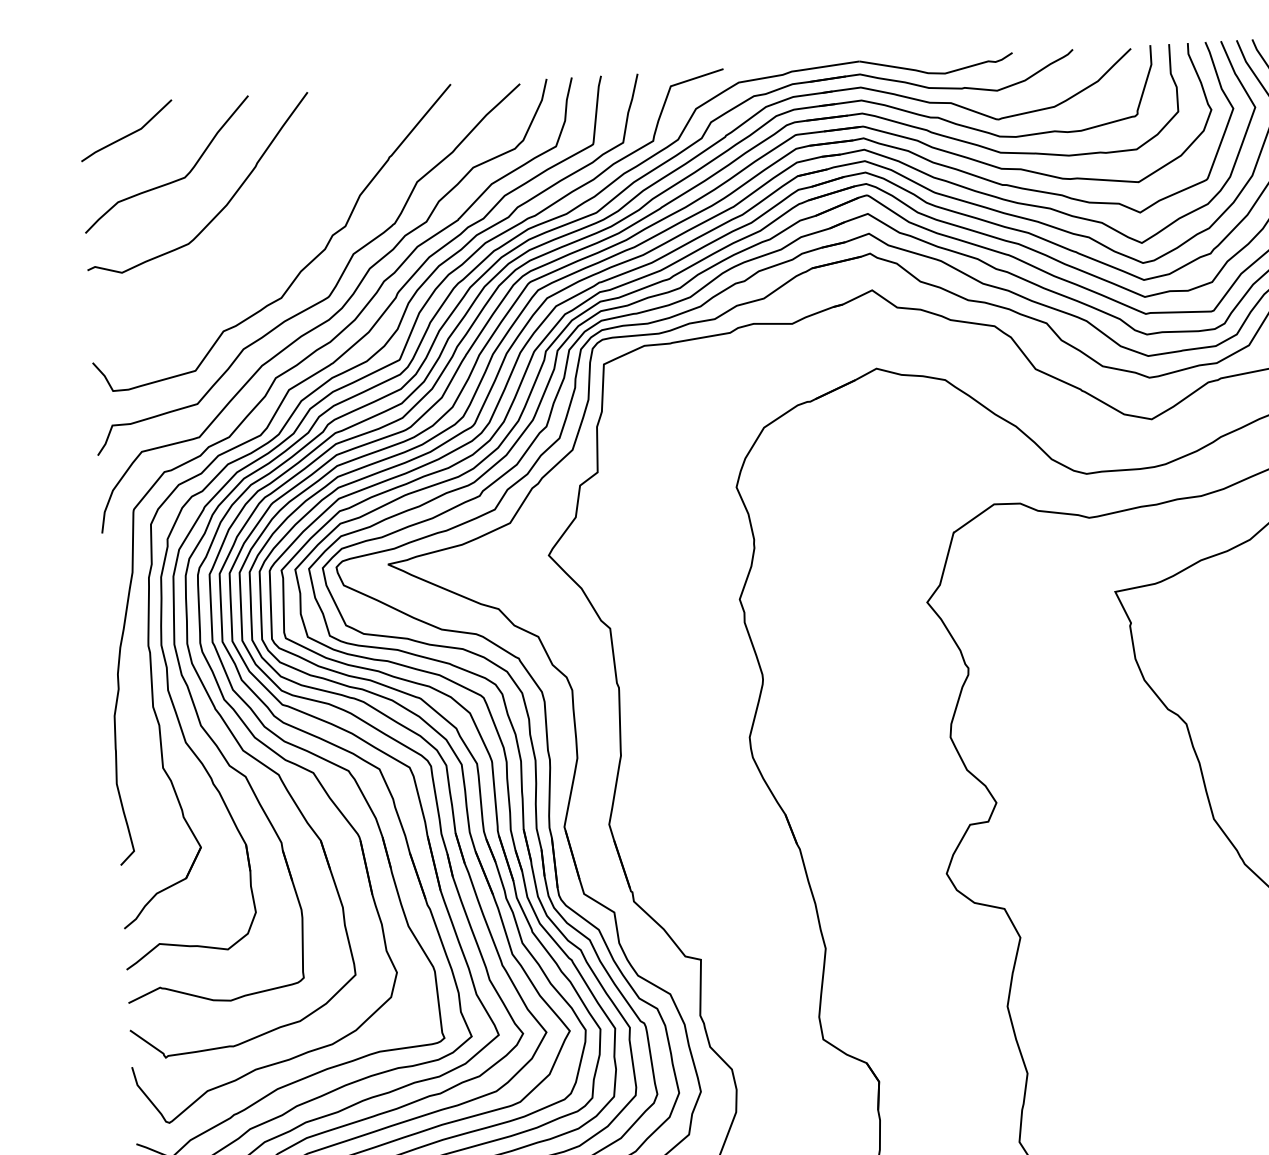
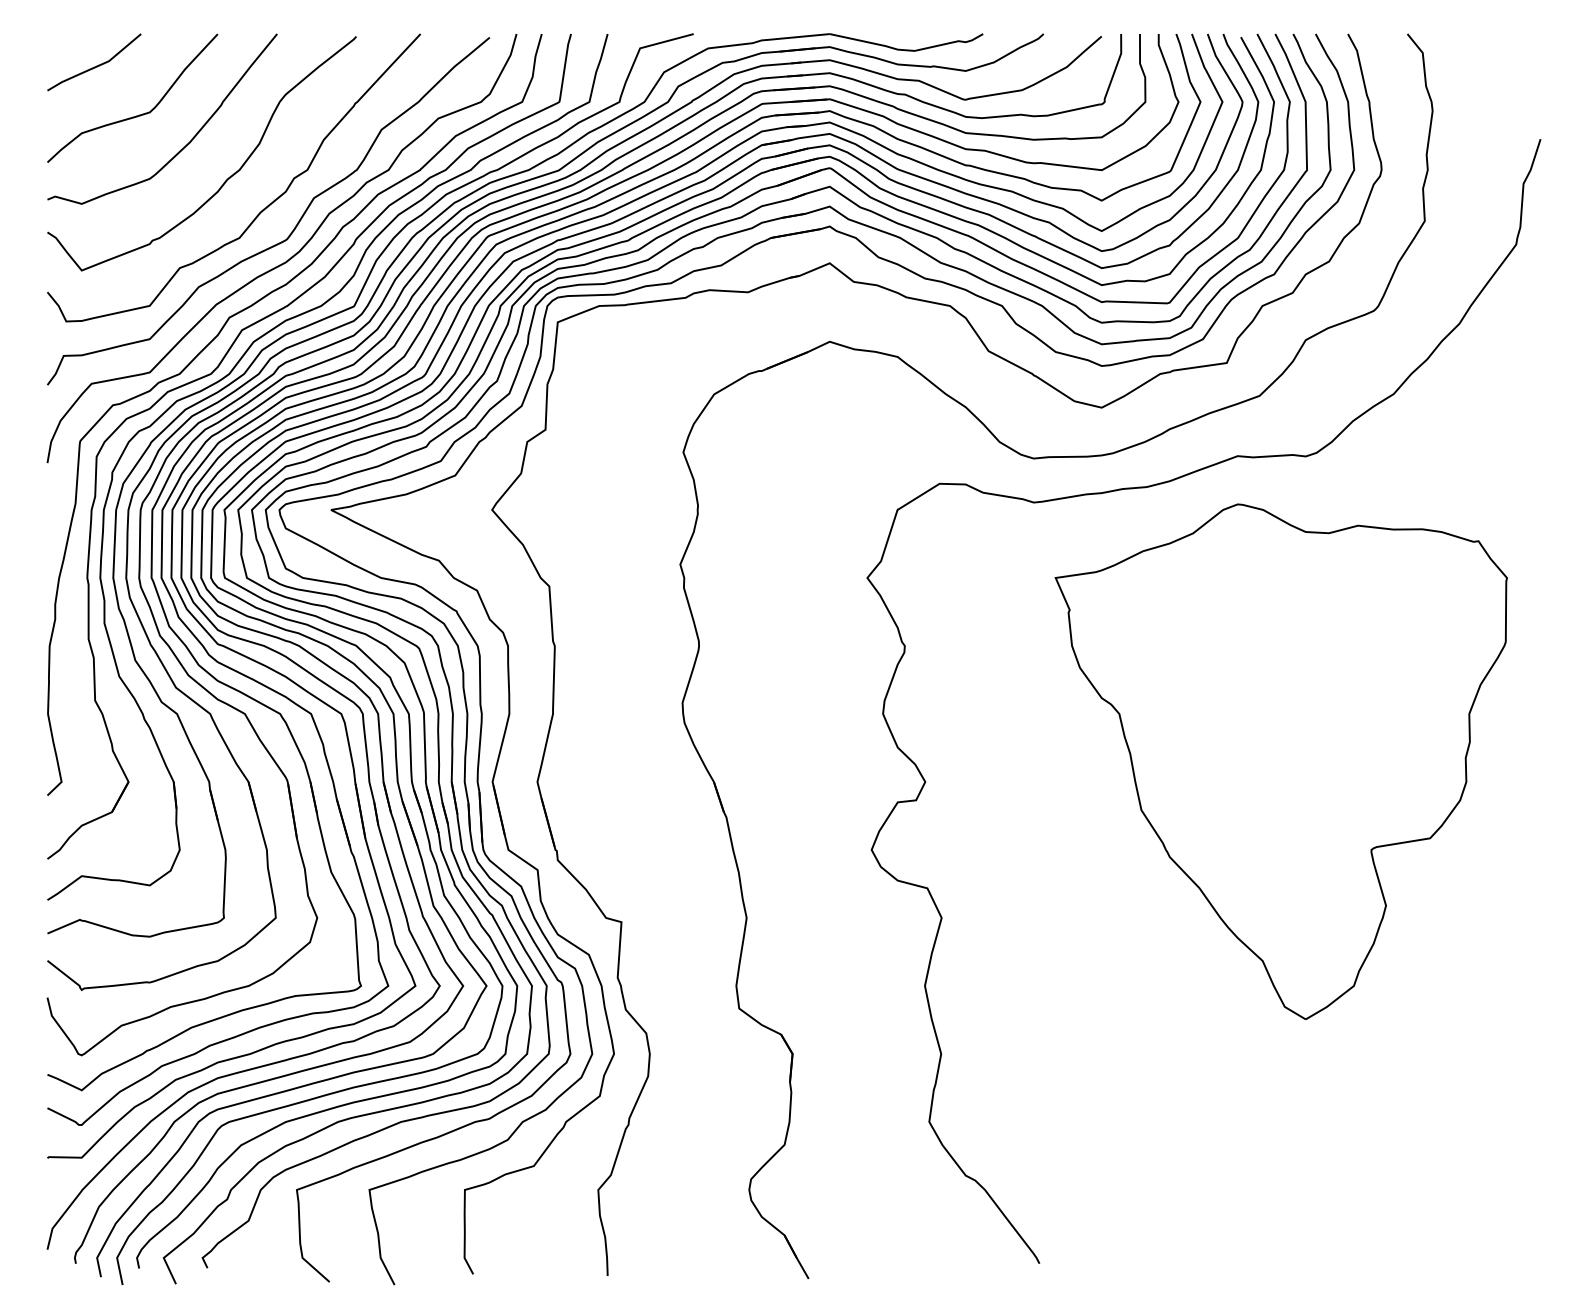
curve: (266, 239) -> (227, 178), added

